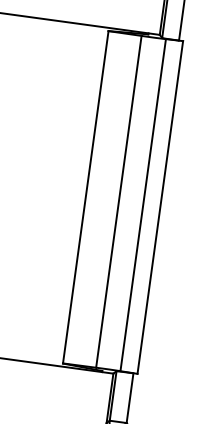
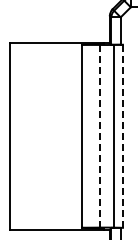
line: (119, 200) -> (100, 135), solid -> dashed
line: (159, 207) -> (122, 136), solid -> dashed

